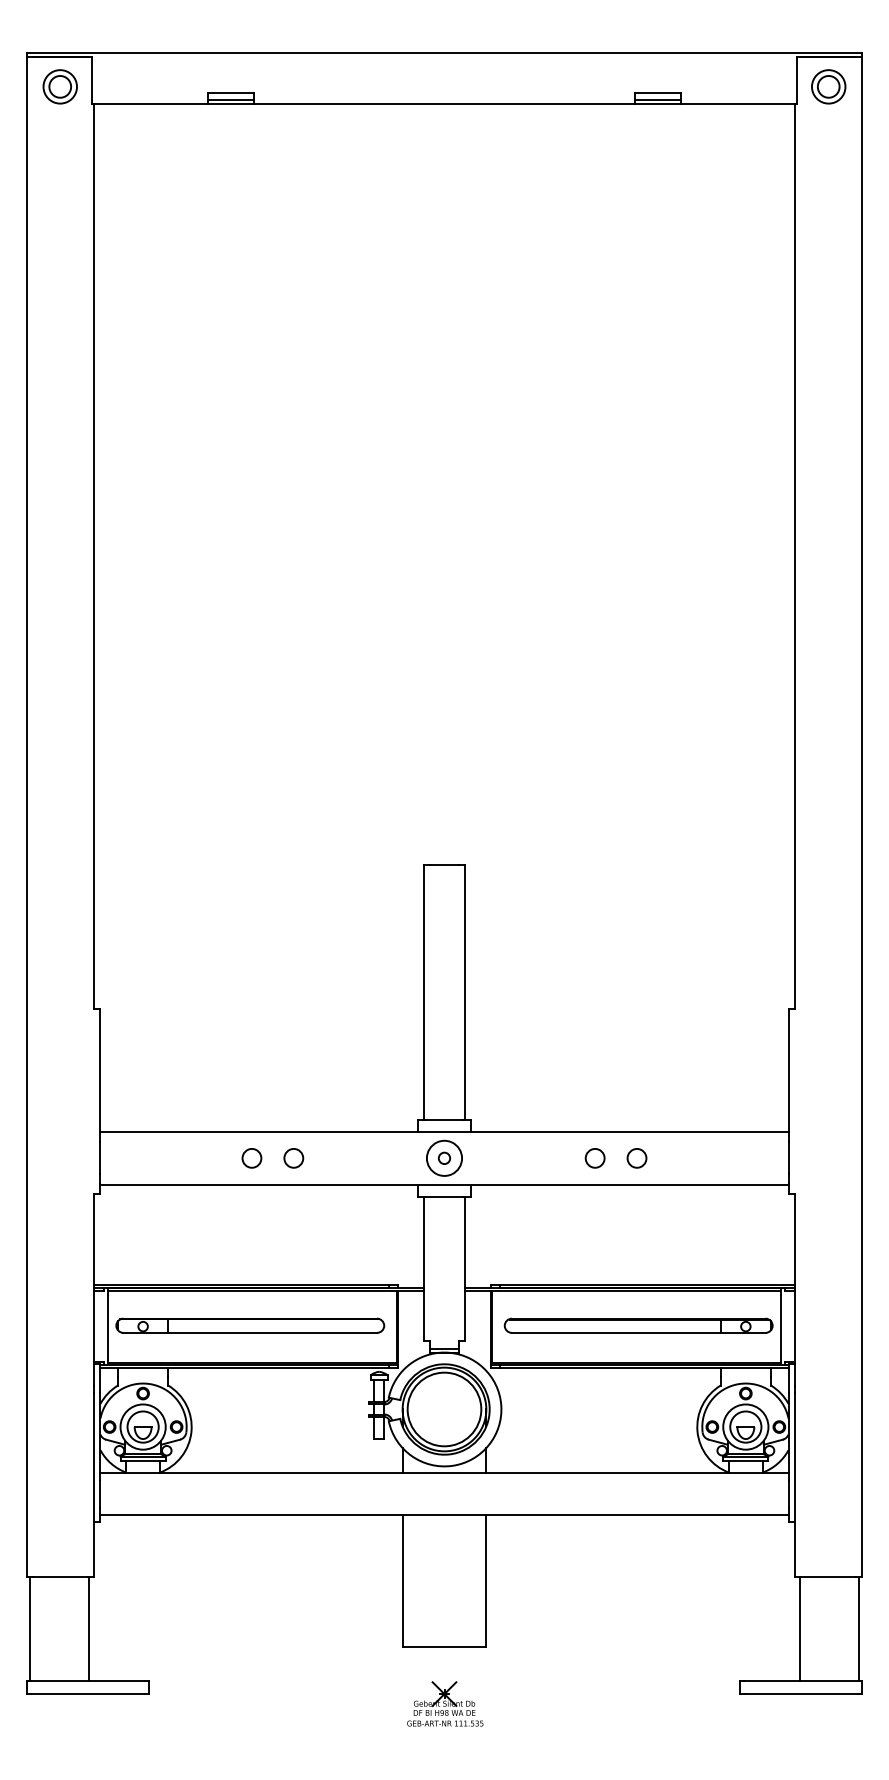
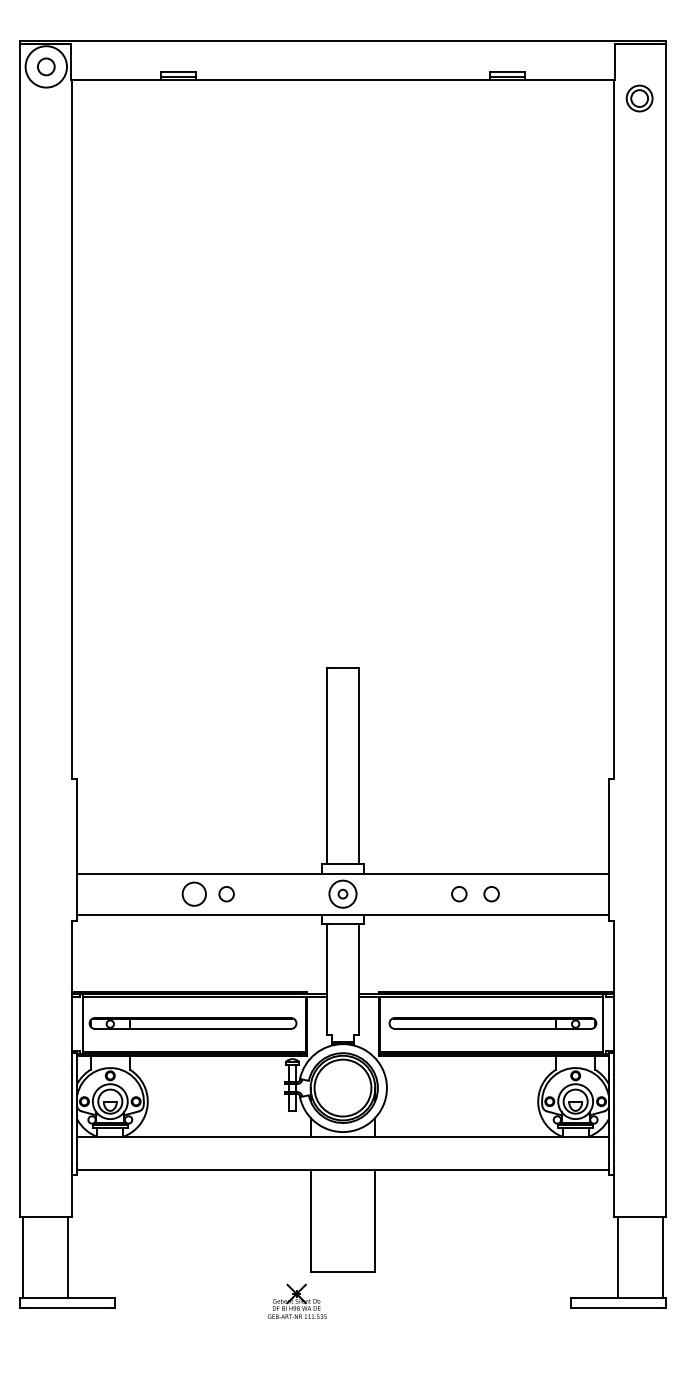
circle: (60, 86) -> (46, 66), size x1.6
part: (828, 86) -> (639, 98), moved
circle: (251, 1157) -> (193, 893), size x1.6
part: (445, 1703) -> (297, 1301), moved

